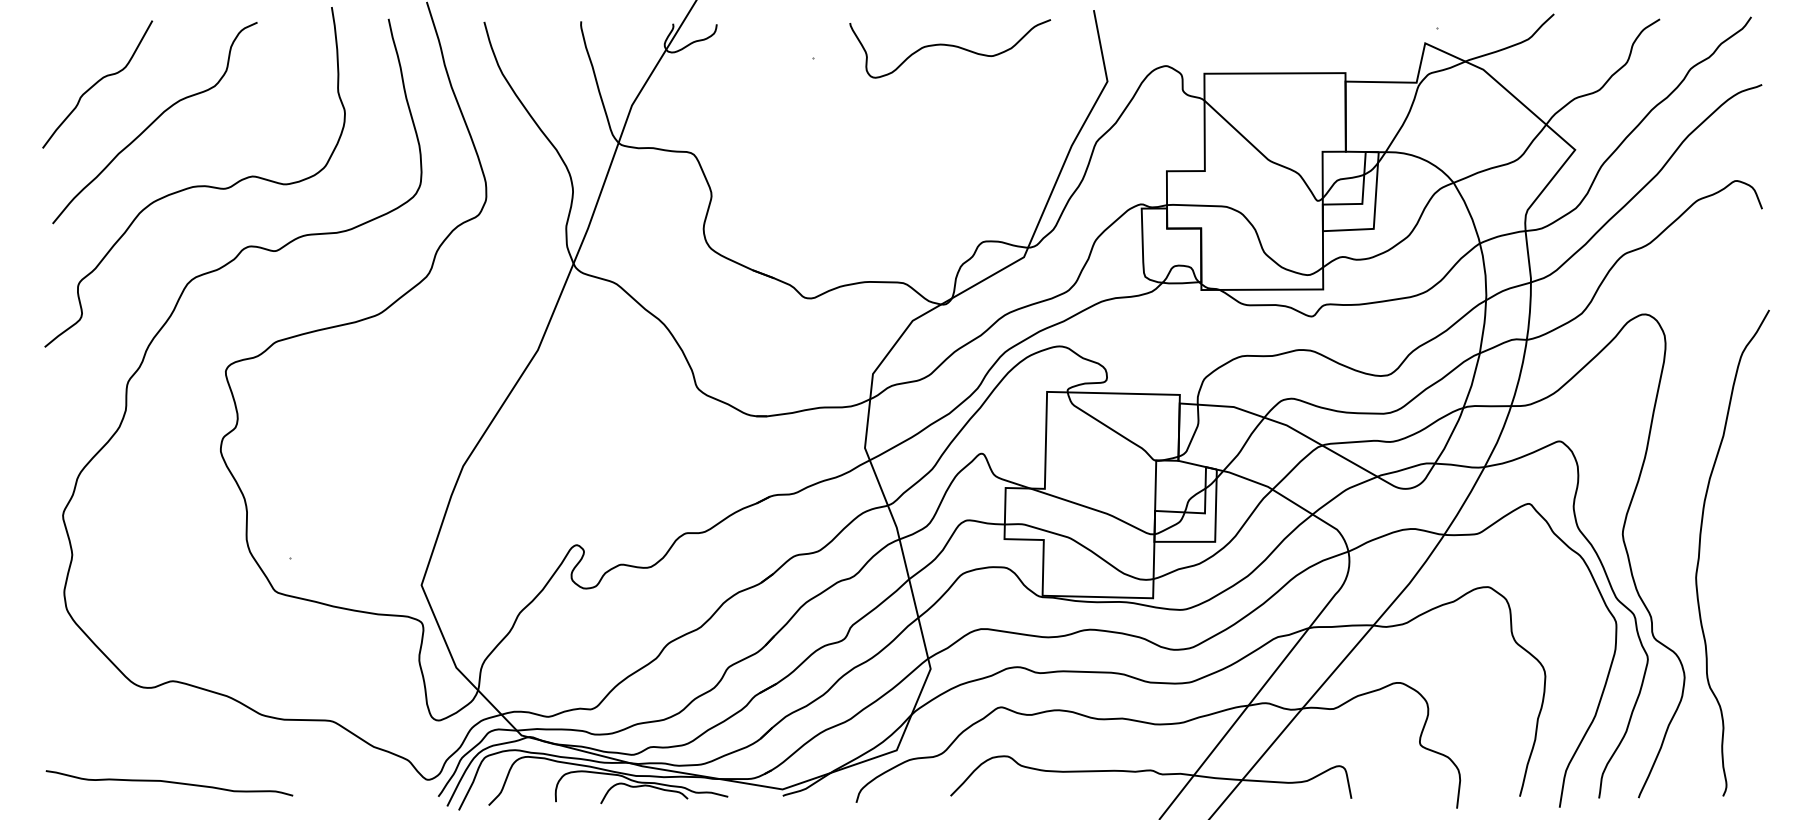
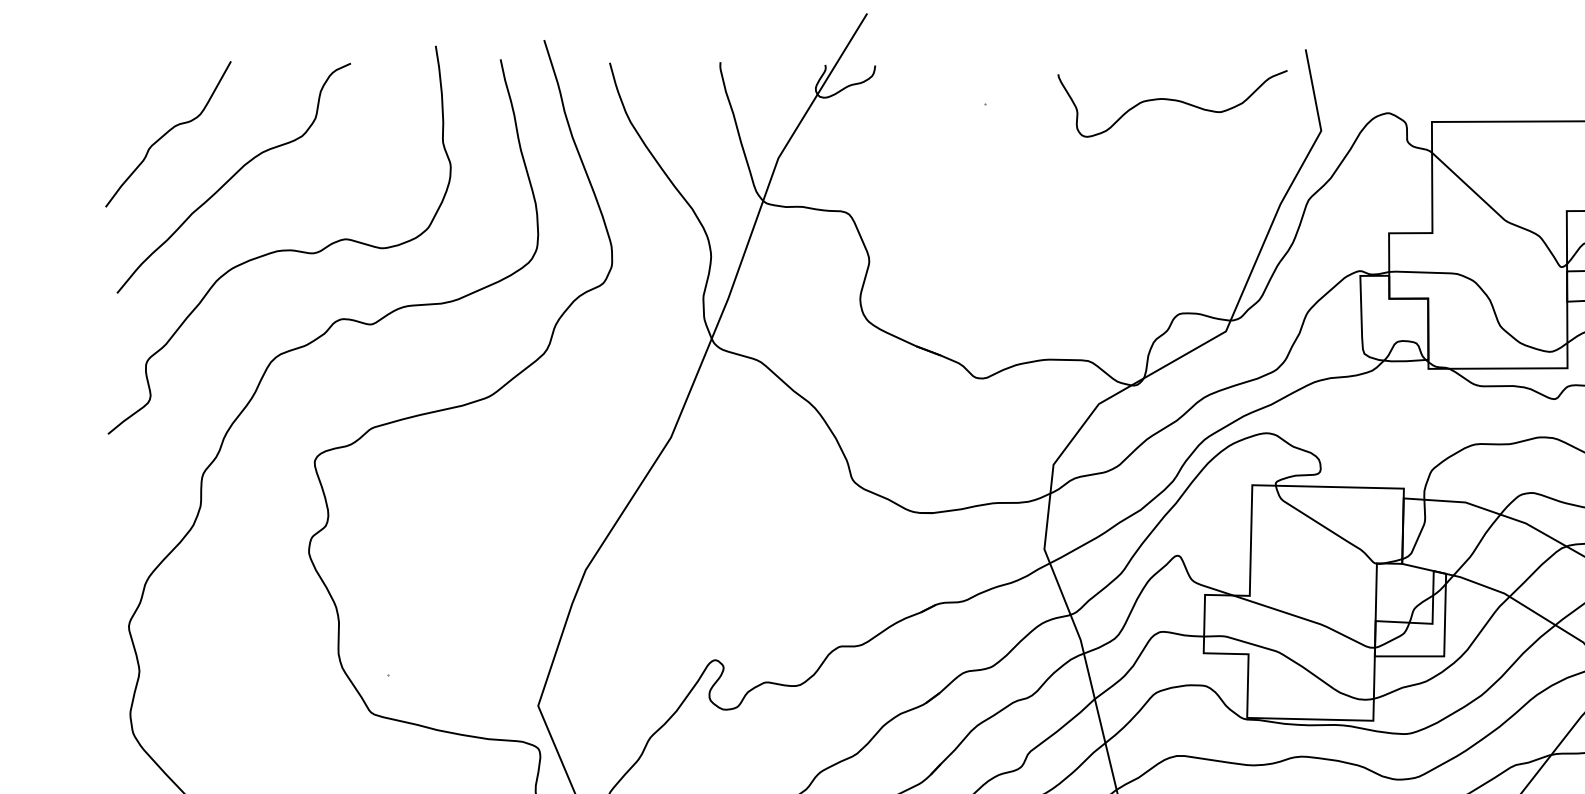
curve: (950, 46) -> (1172, 101), moved

